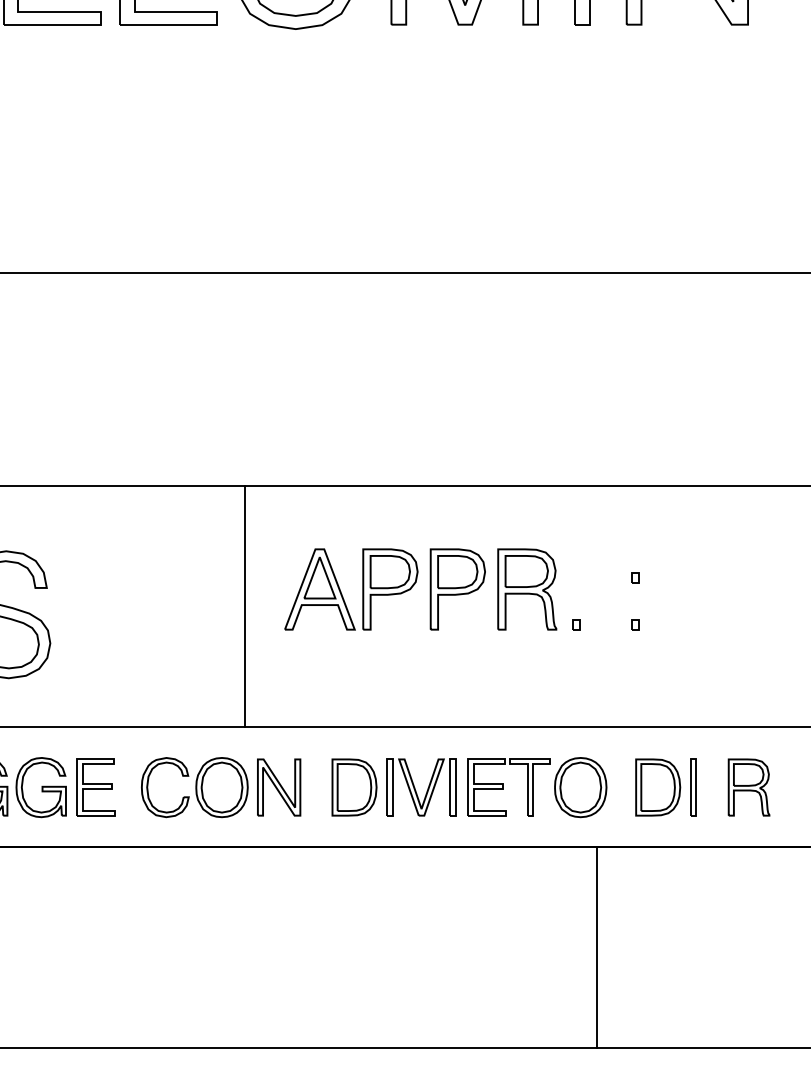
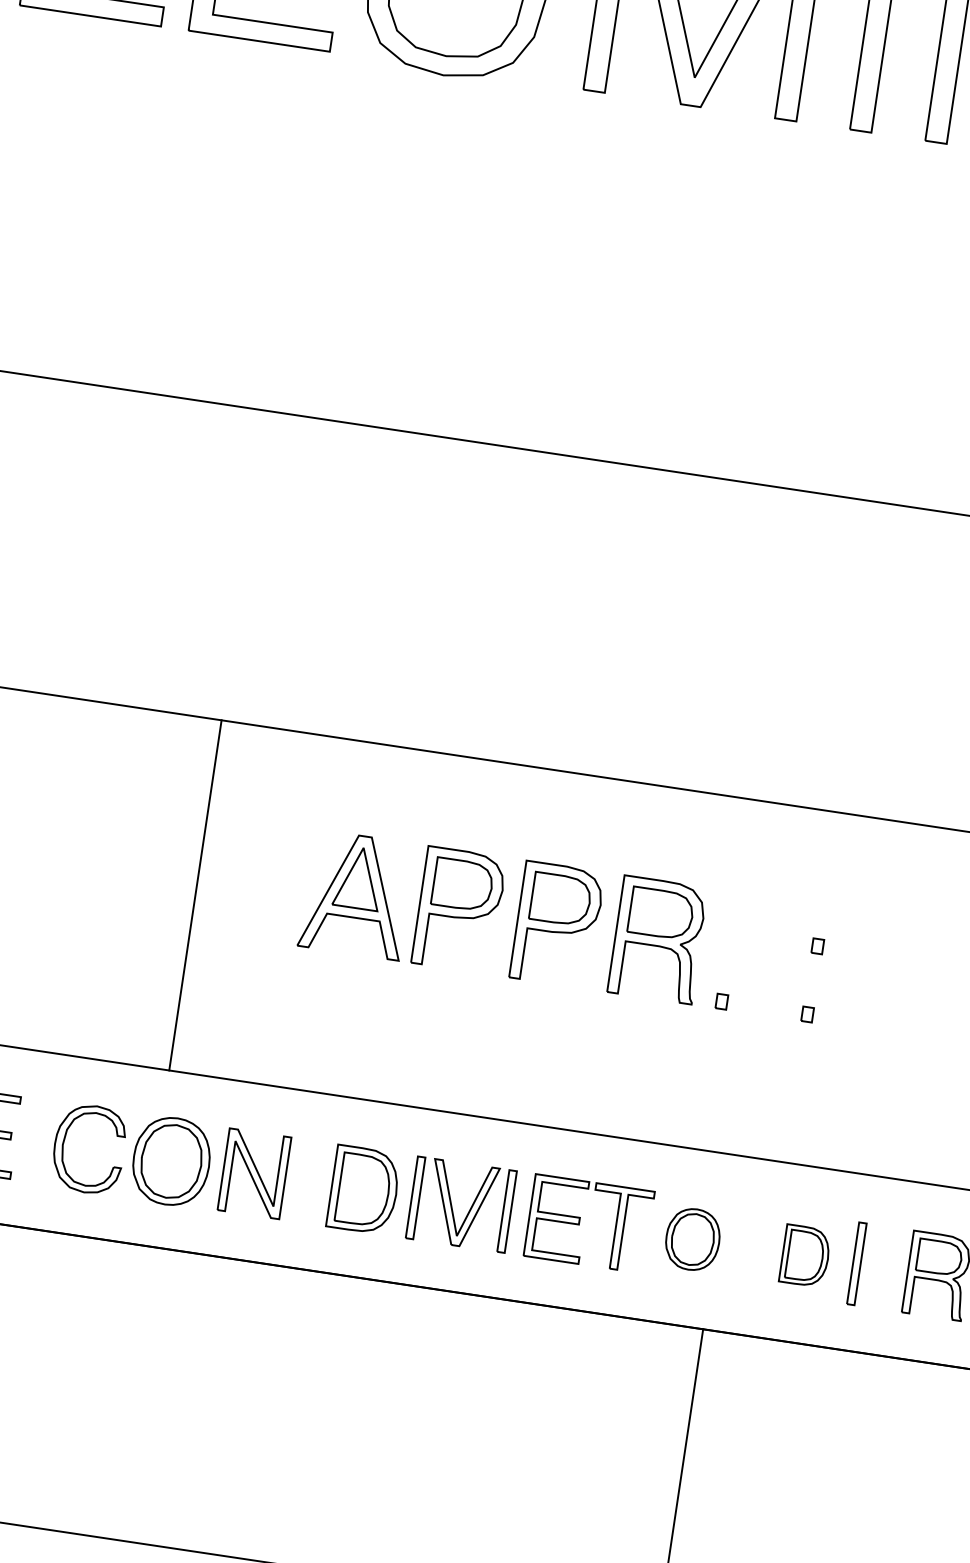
line: (245, 605) -> (195, 894), moved
part: (580, 787) -> (692, 1239), size x0.7
part: (658, 787) -> (805, 1256), size x0.7

